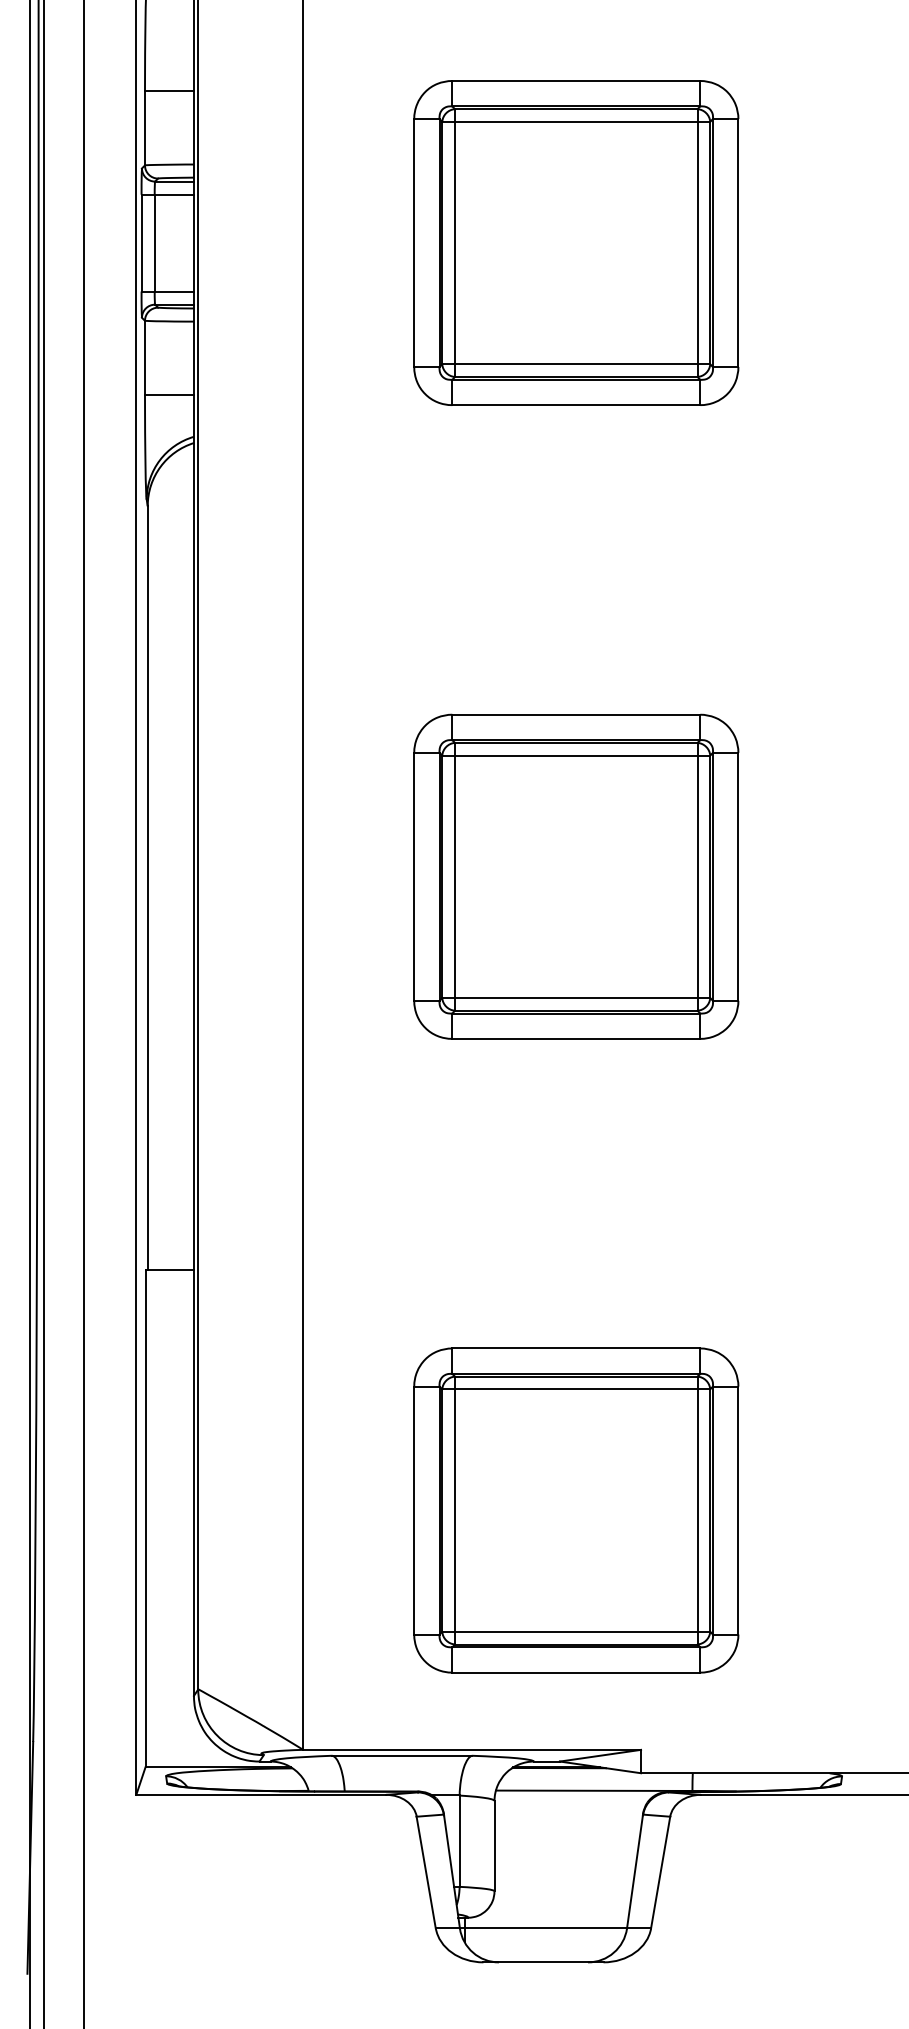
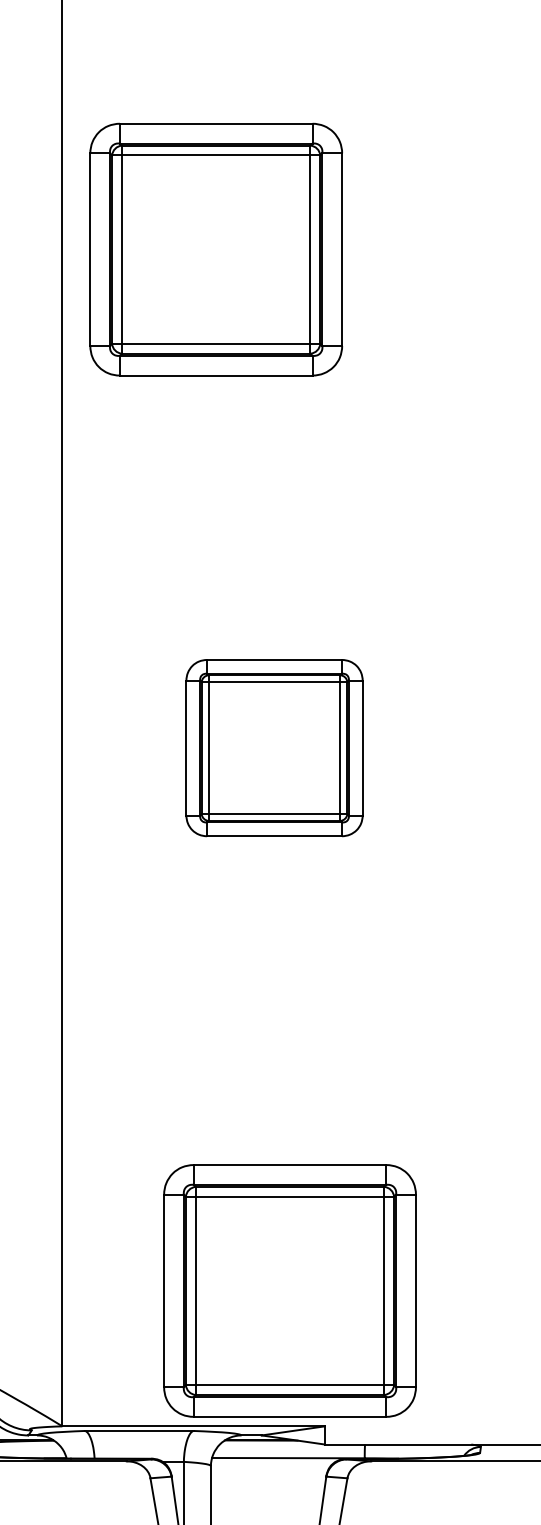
part: (576, 242) -> (216, 249), moved
part: (576, 876) -> (274, 747), size x0.7
part: (576, 1510) -> (290, 1290), moved

